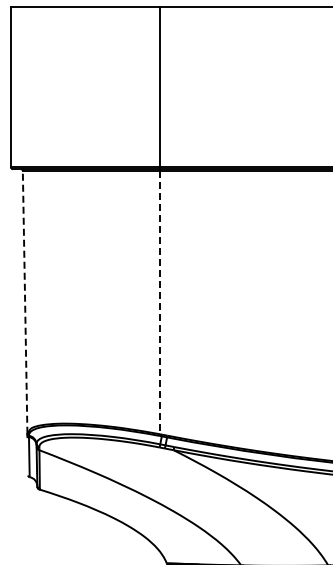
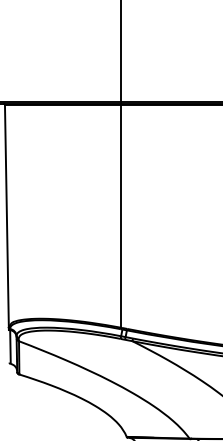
line: (25, 301) -> (7, 215), dashed -> solid
line: (160, 302) -> (121, 216), dashed -> solid

